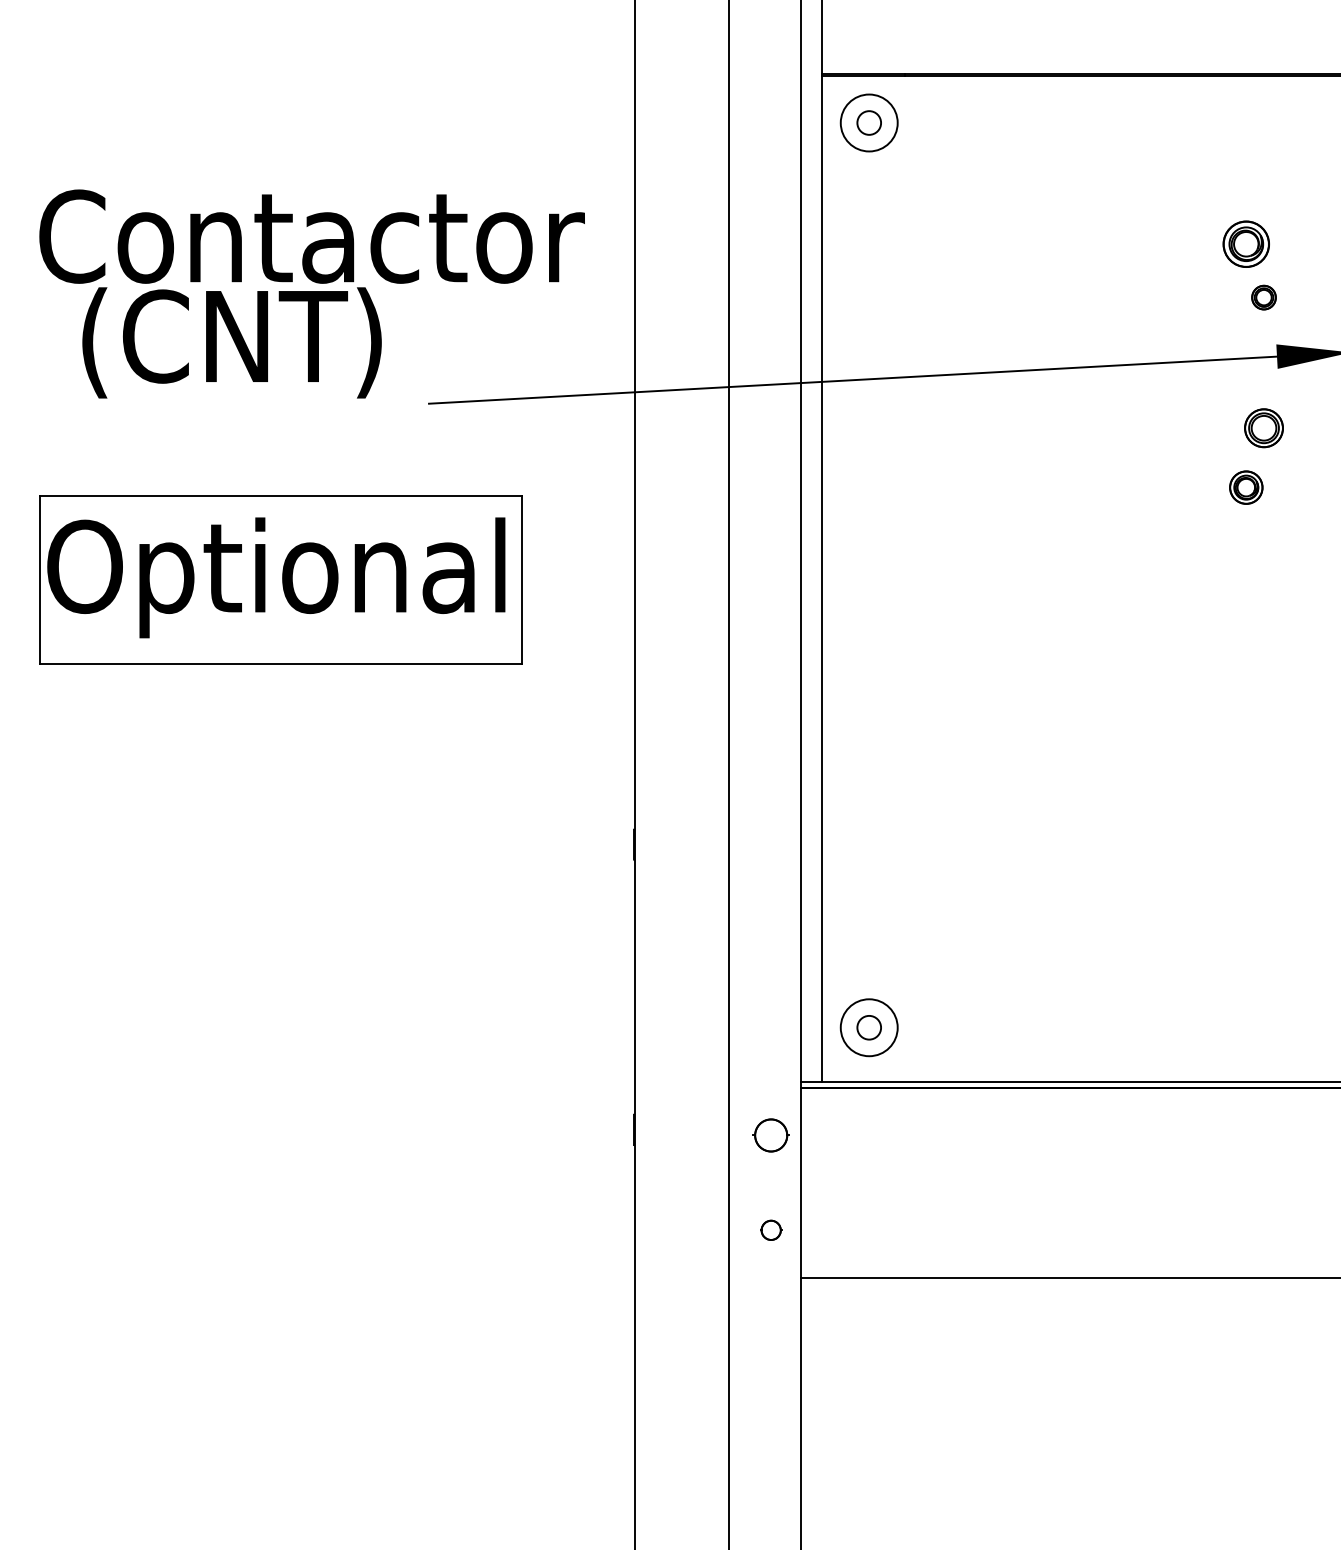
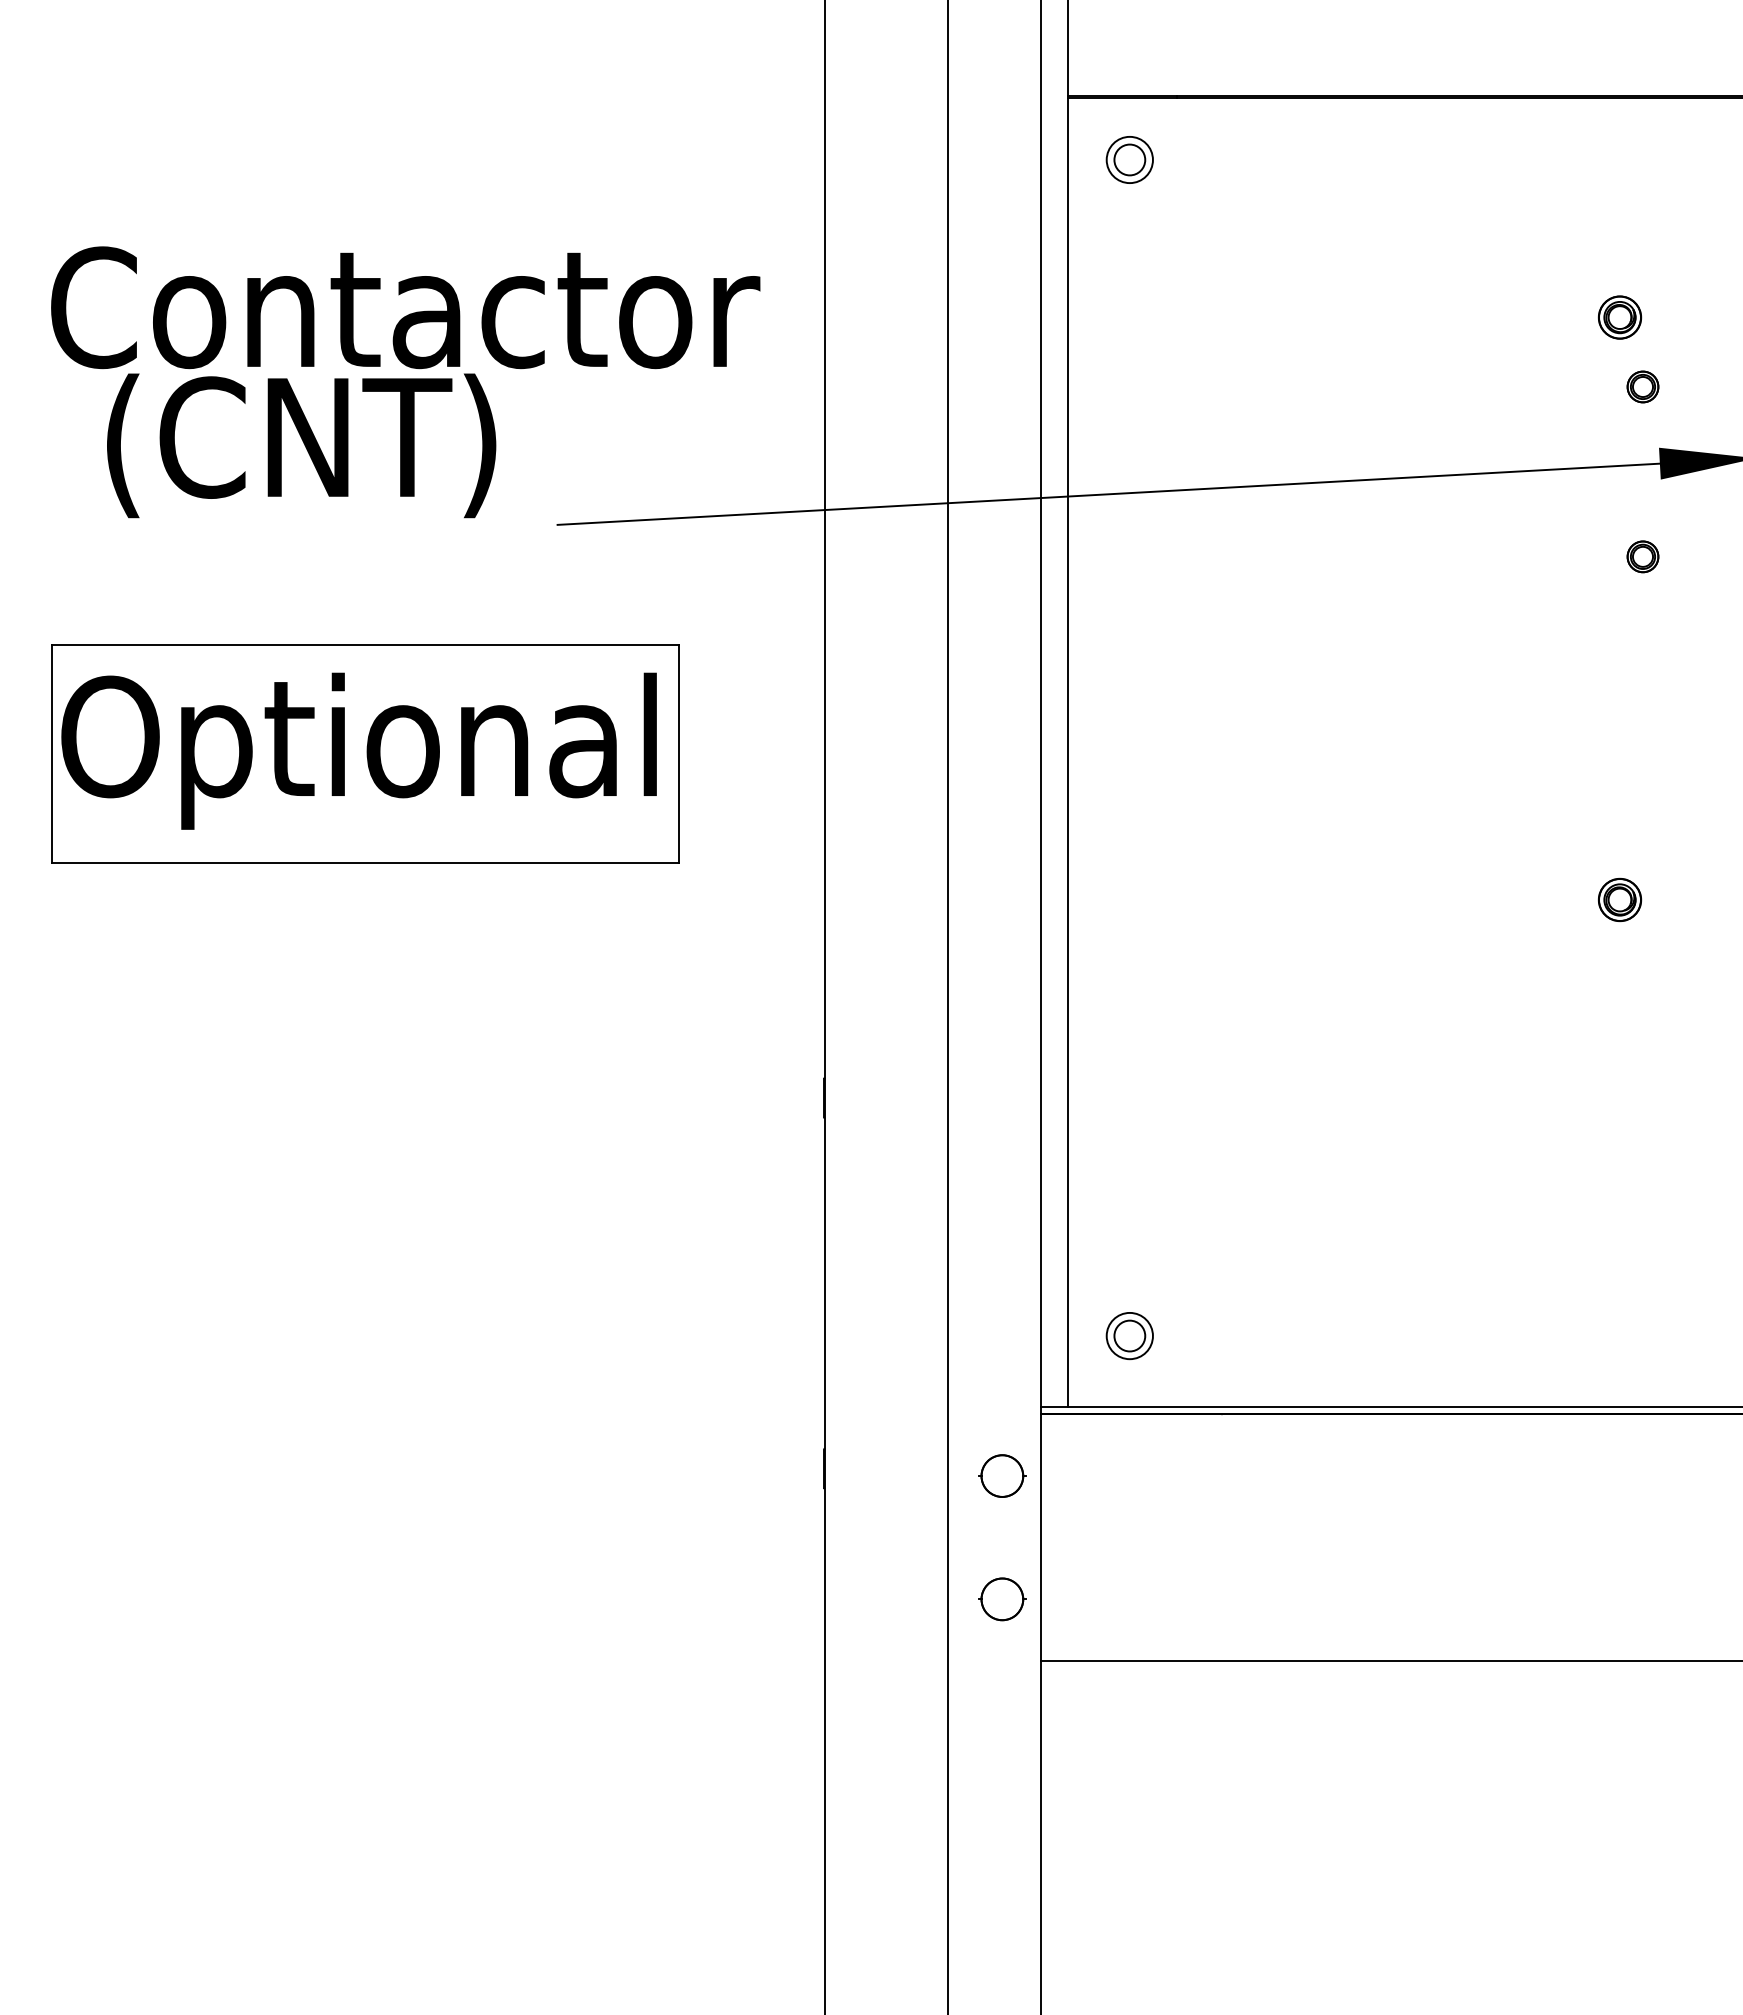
circle: (868, 122) -> (1129, 159), size x0.62
part: (1245, 244) -> (1619, 317), size x0.71
part: (1263, 428) -> (1642, 556), size x0.62
part: (1246, 487) -> (1620, 899), moved
circle: (868, 1027) -> (1129, 1335), size x0.62
part: (771, 1230) -> (1002, 1599), size x1.67

